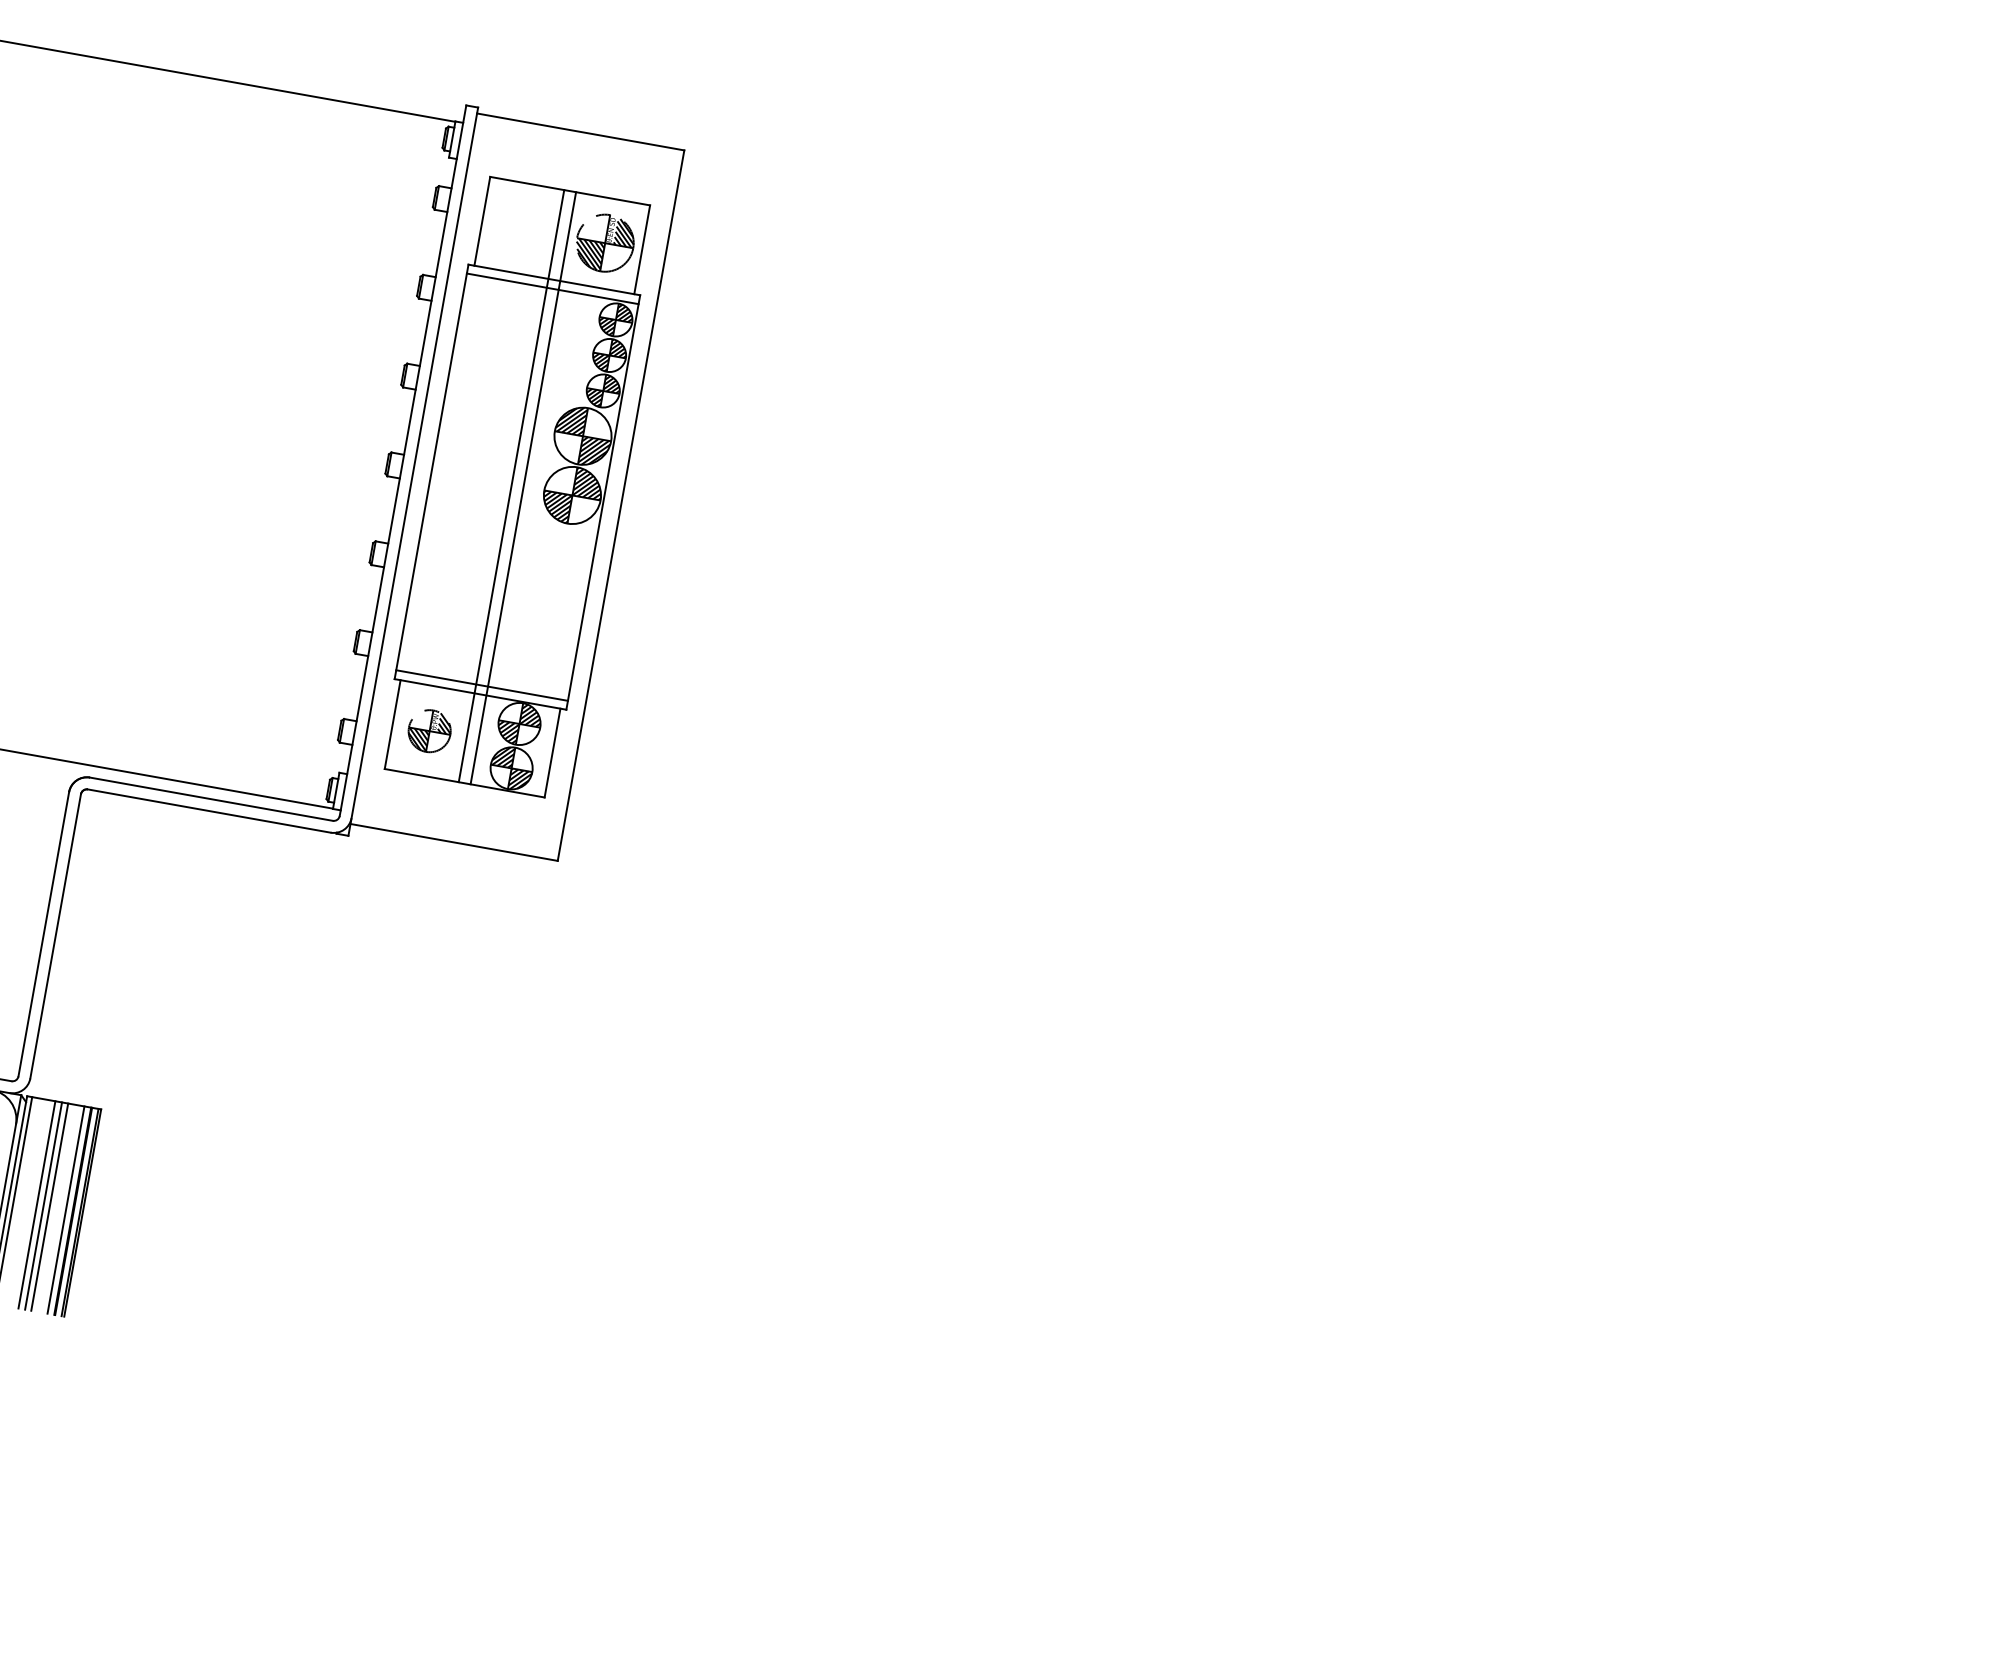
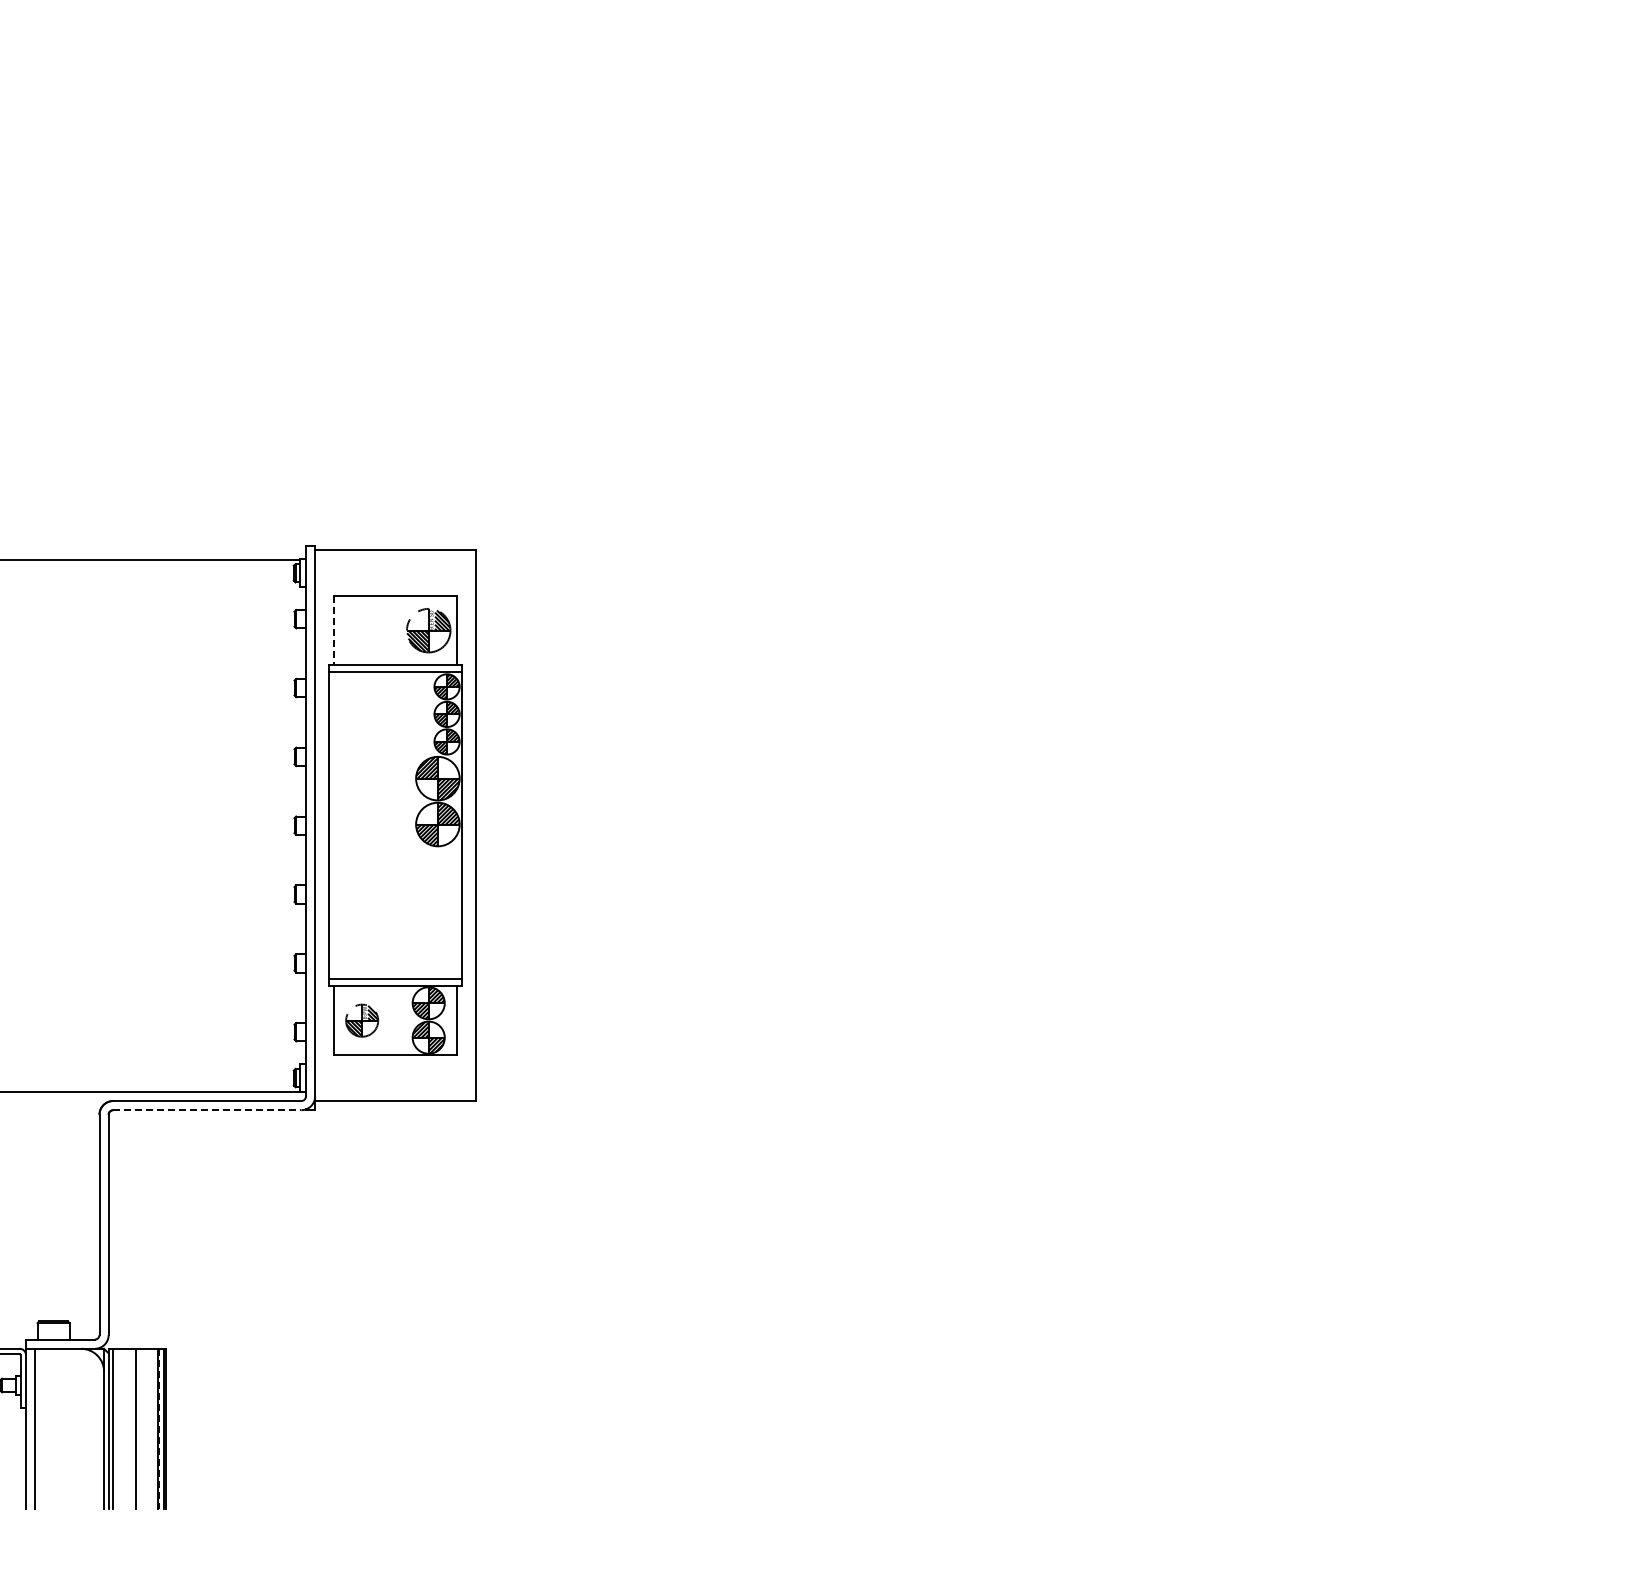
line: (482, 222) -> (333, 631), solid -> dashed
line: (511, 485) -> (390, 825), removed
line: (523, 488) -> (400, 825), removed
line: (209, 811) -> (207, 1110), solid -> dashed
line: (37, 1204) -> (130, 1428), removed
line: (49, 1206) -> (140, 1428), removed
line: (66, 1209) -> (153, 1428), removed
line: (74, 1212) -> (159, 1429), solid -> dashed

